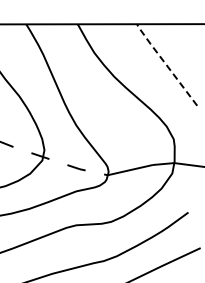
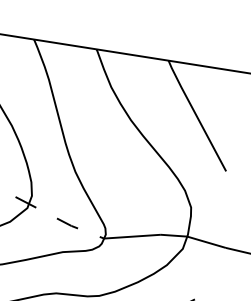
line: (165, 63) -> (195, 113), dashed -> solid

